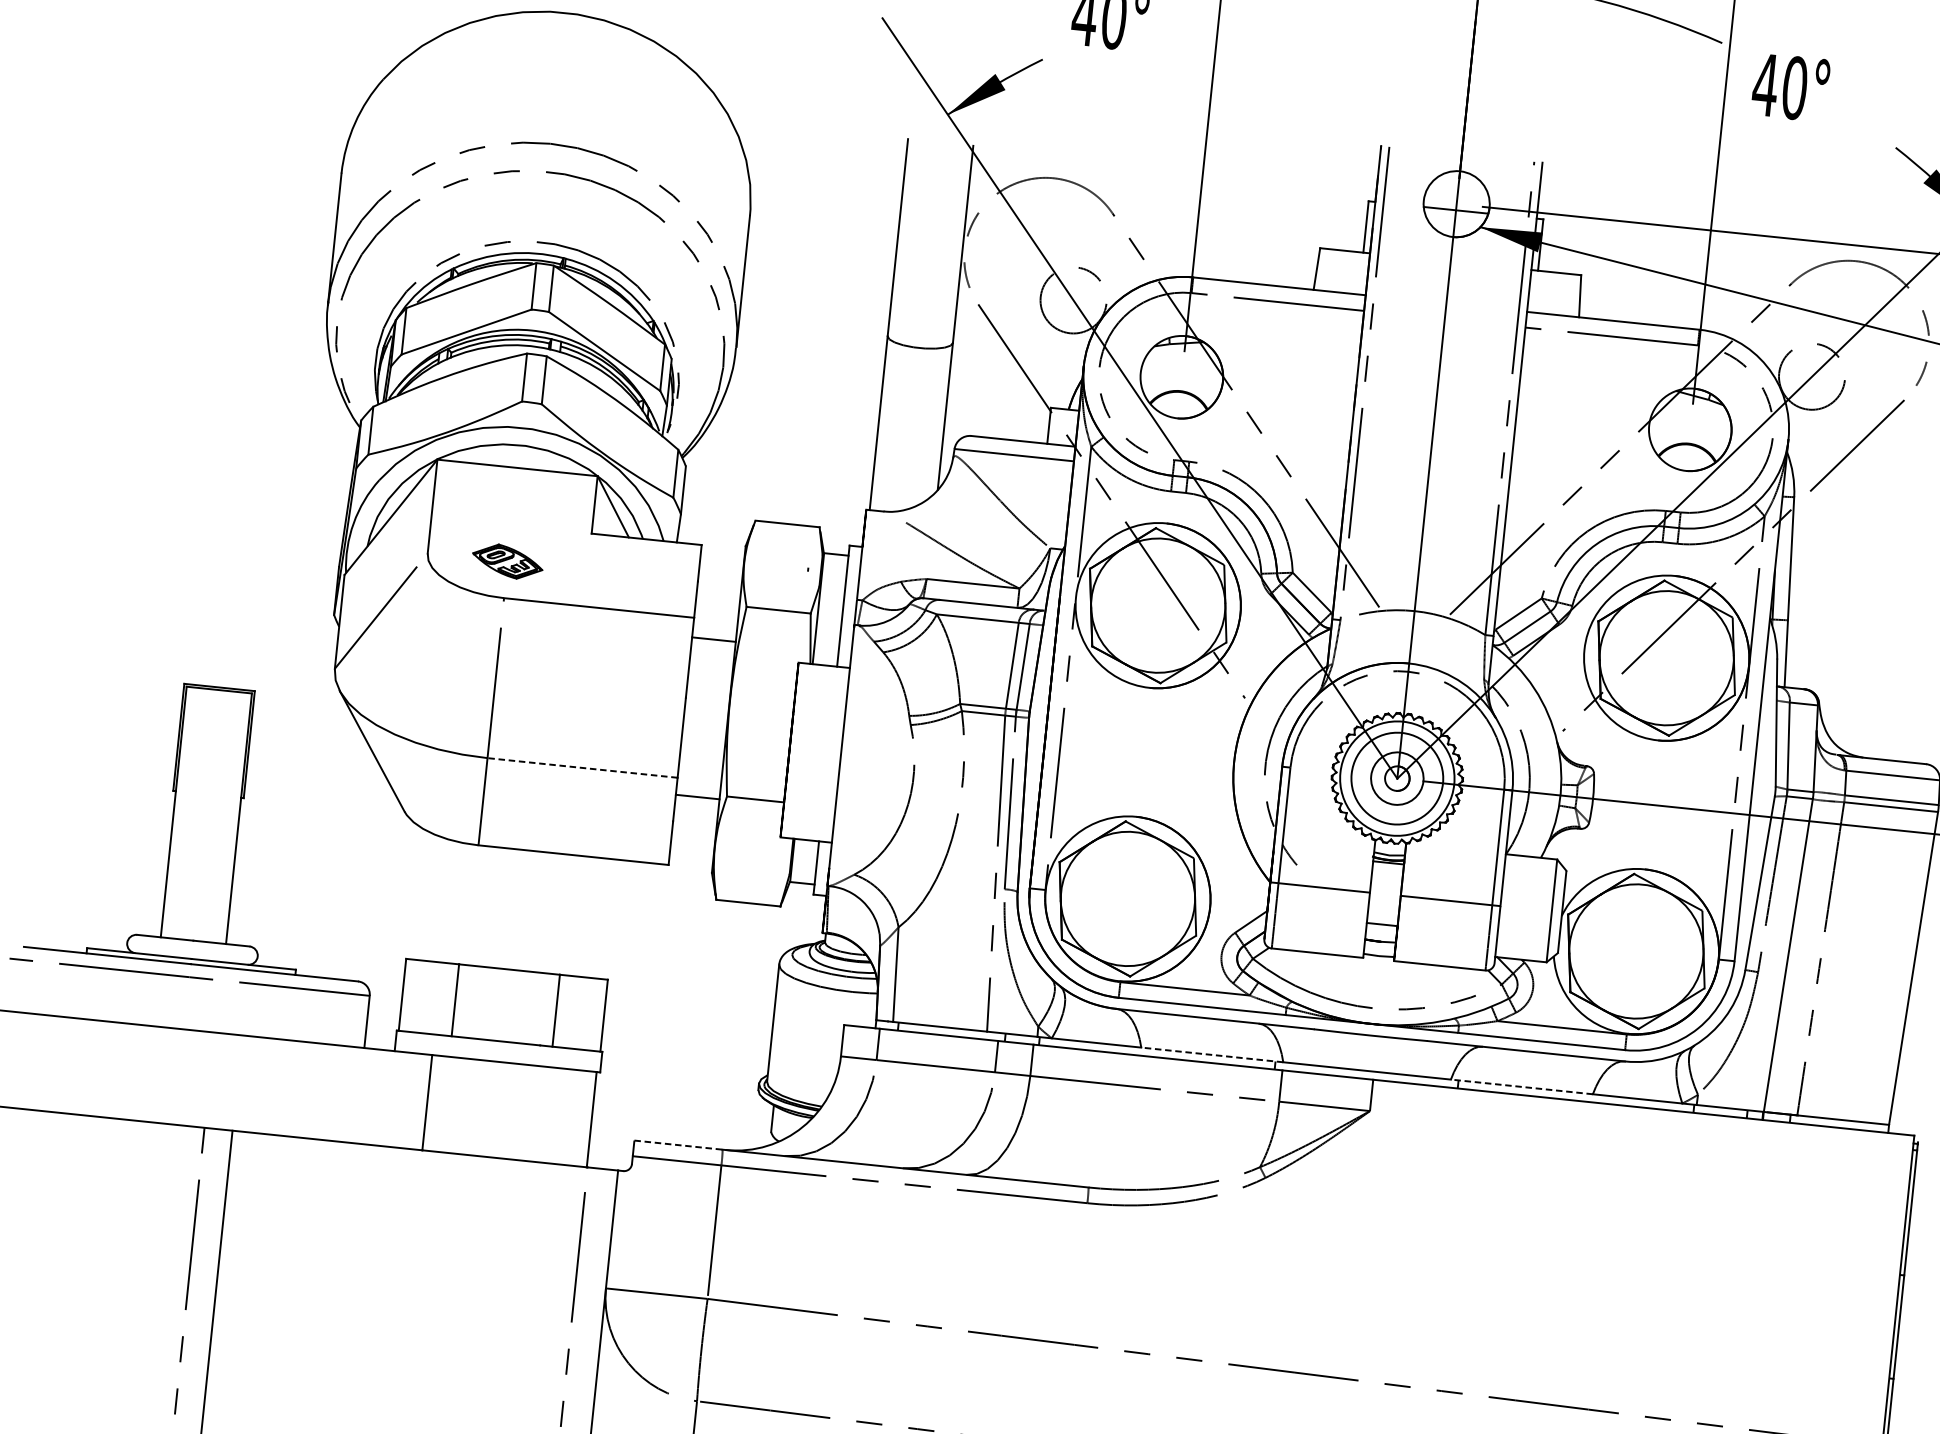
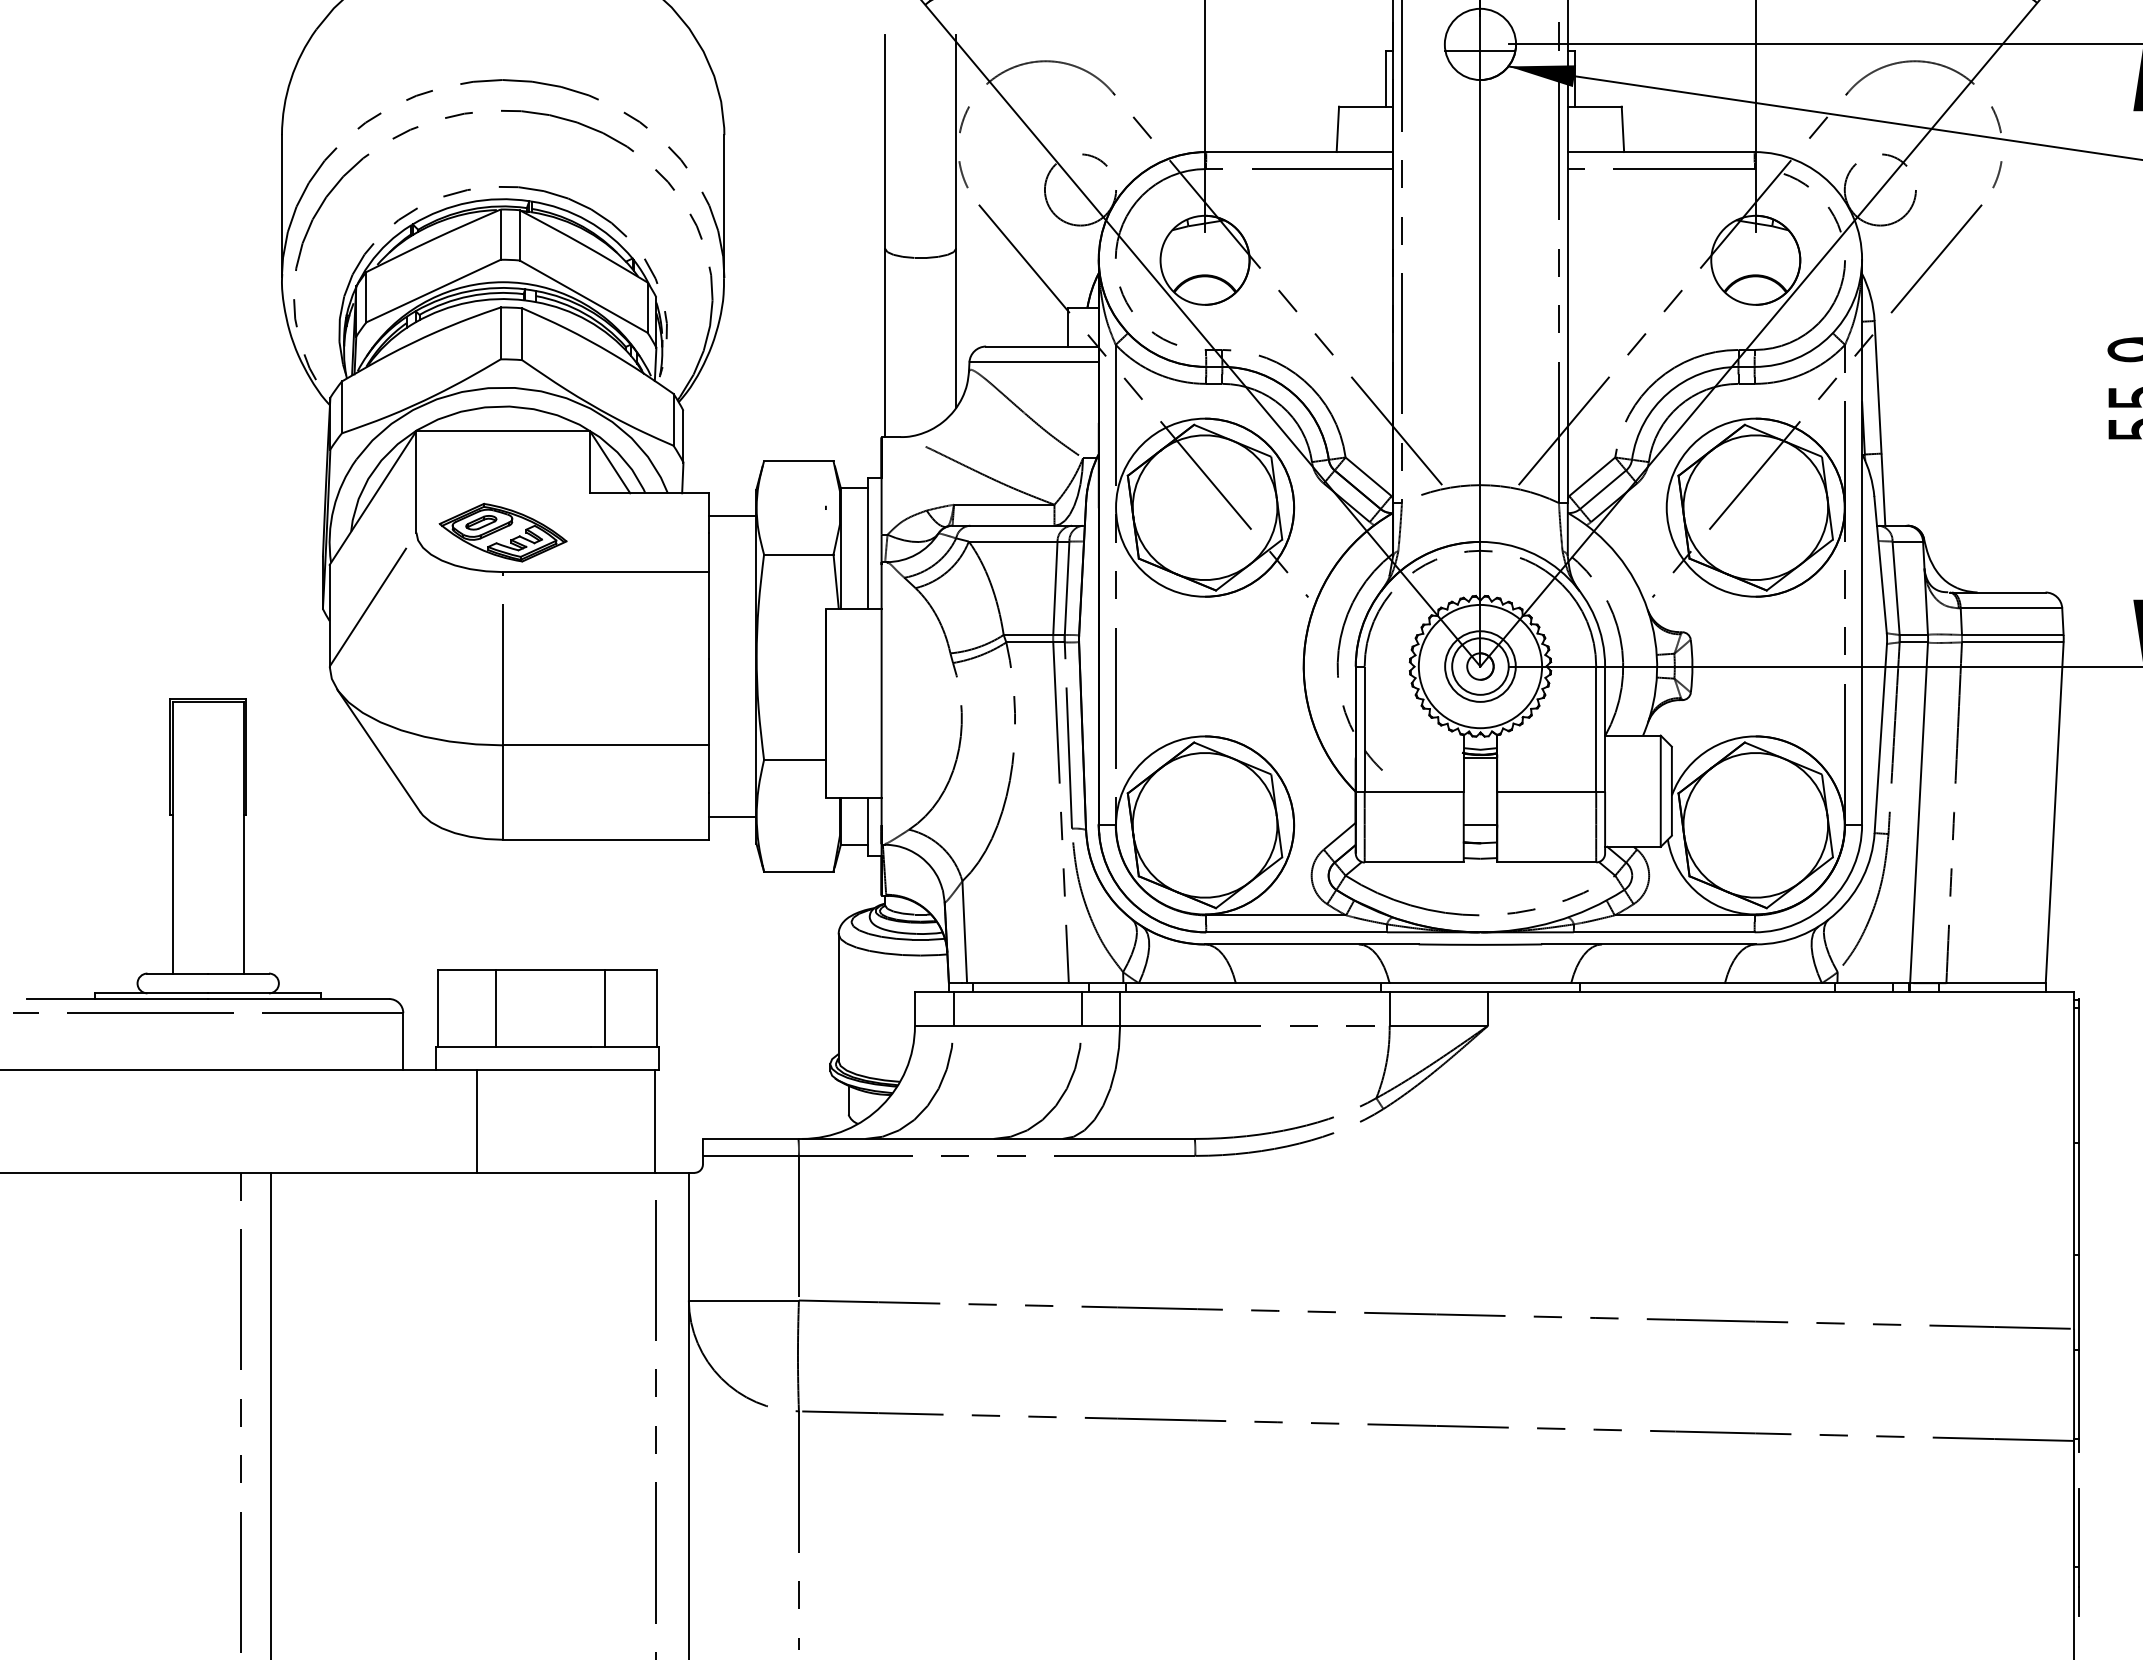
part: (507, 561) -> (502, 532), size x1.67
line: (713, 639) -> (732, 516), moved
line: (582, 768) -> (606, 745), dashed -> solid
circle: (1397, 778) -> (1480, 666), size x0.71
line: (697, 796) -> (732, 816), moved
line: (1212, 1055) -> (1312, 983), dashed -> solid
line: (1522, 1087) -> (1648, 983), dashed -> solid
line: (678, 1144) -> (750, 1138), dashed -> solid

